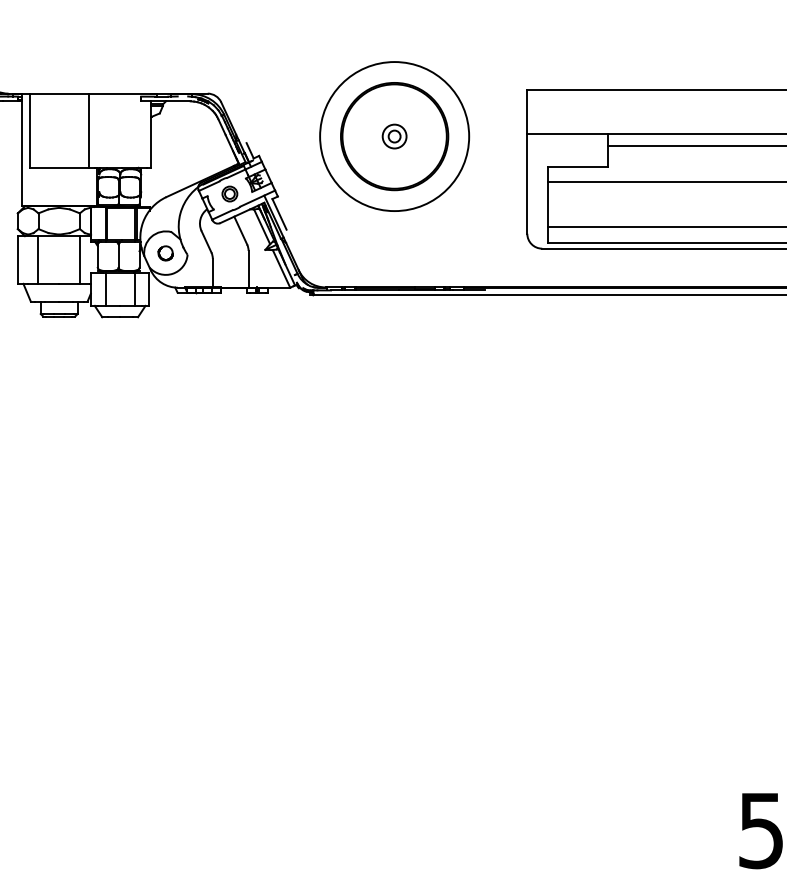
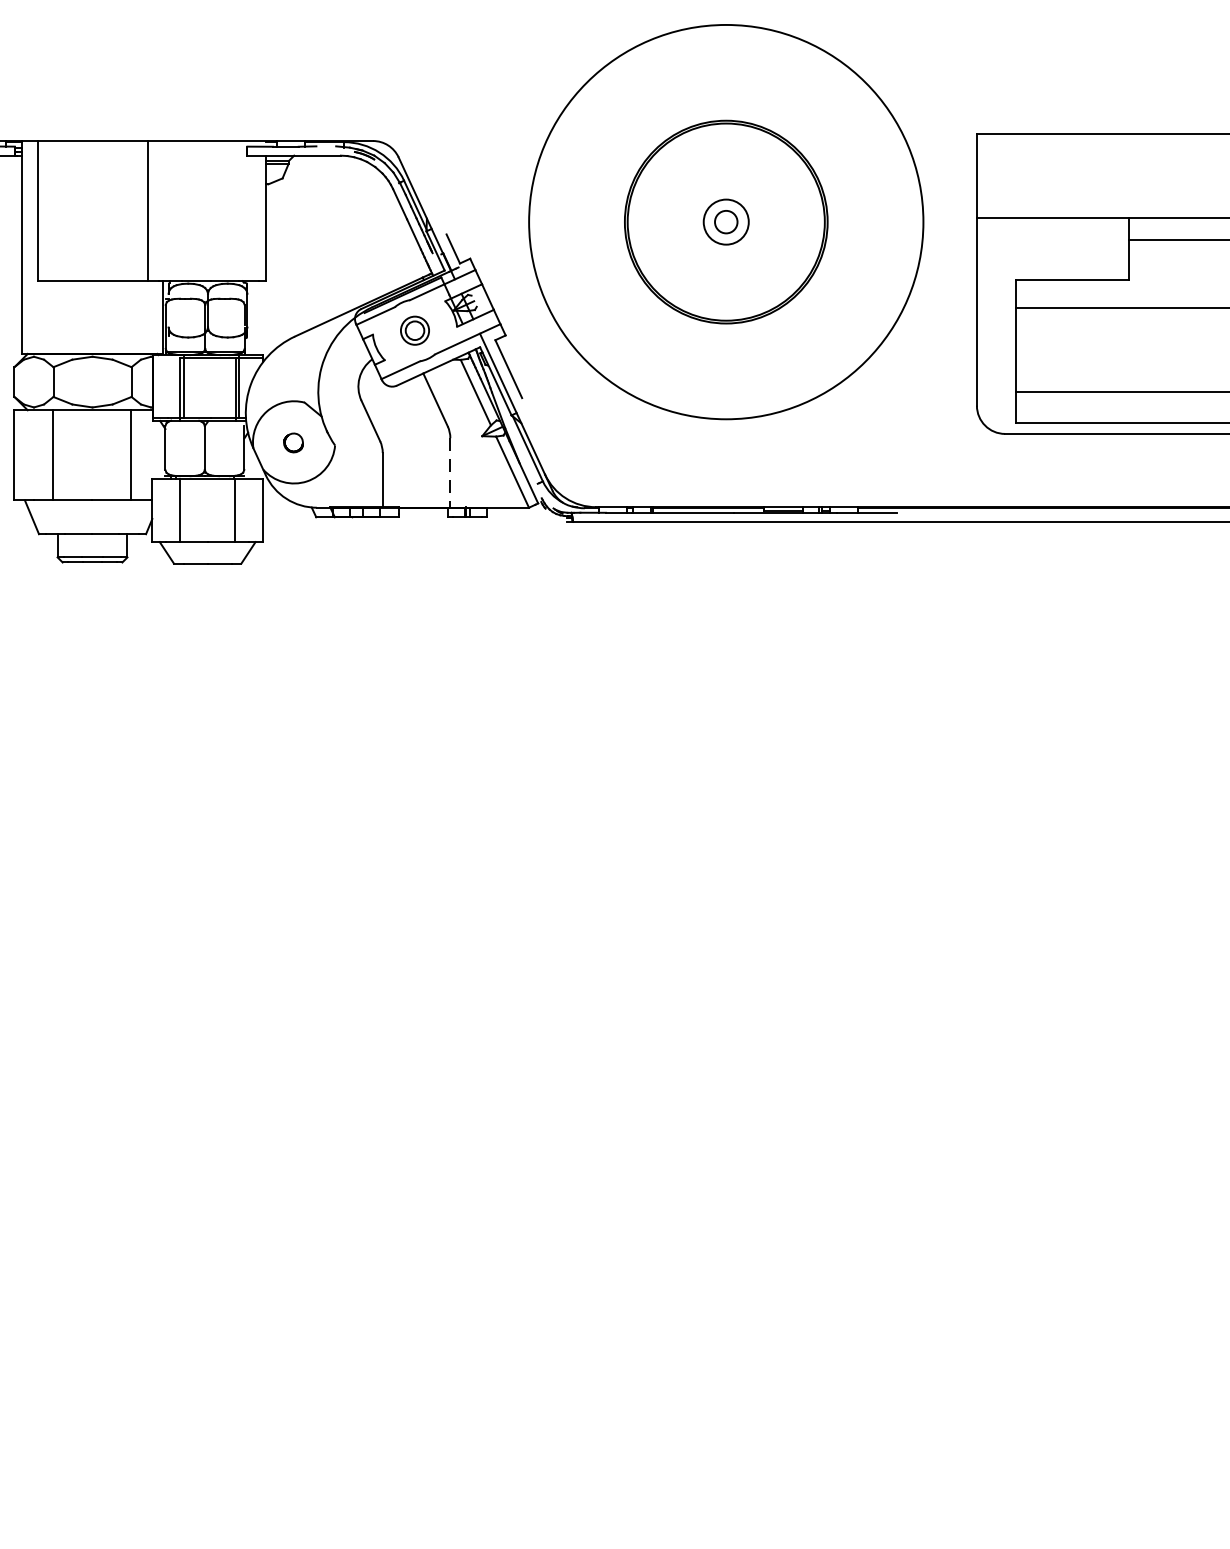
circle: (394, 136) -> (726, 221), size x1.4
part: (165, 253) -> (293, 443), size x0.7
line: (248, 269) -> (450, 473), solid -> dashed

